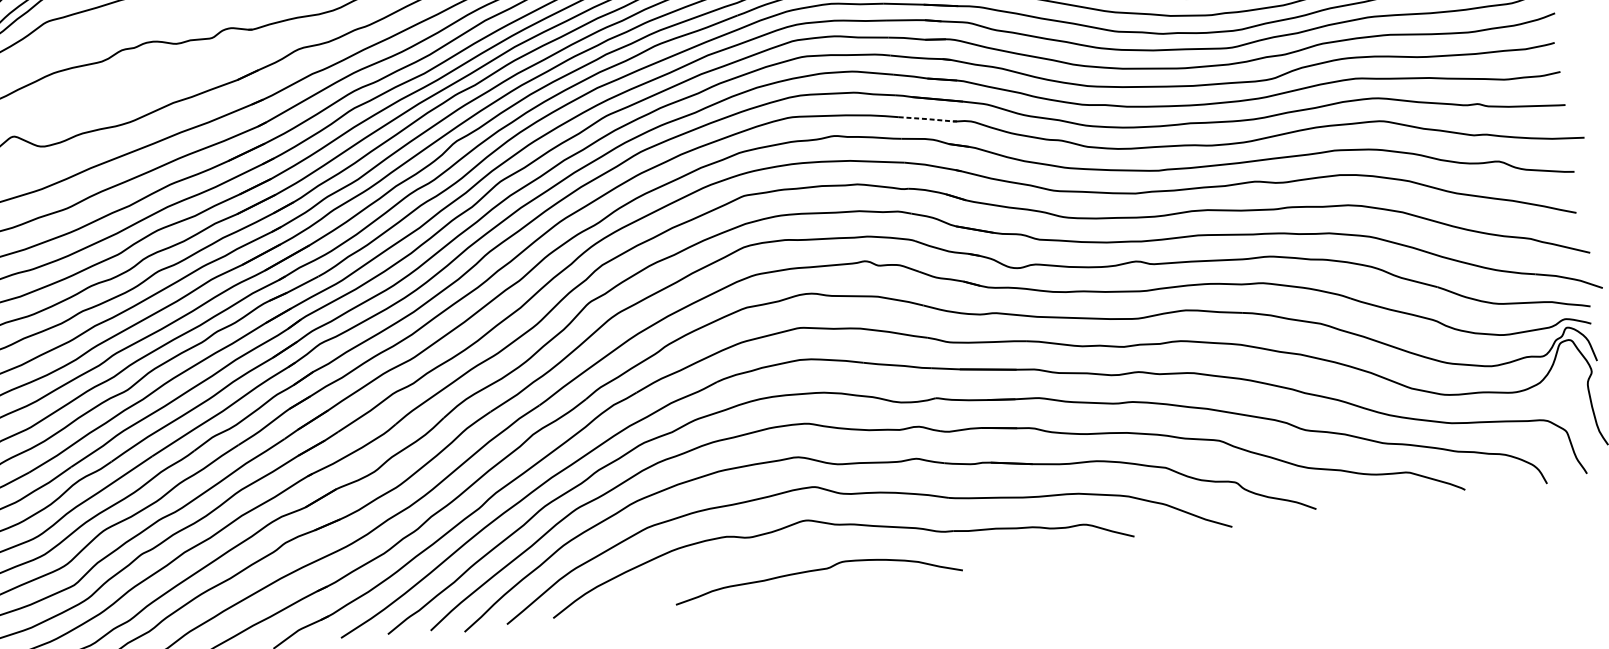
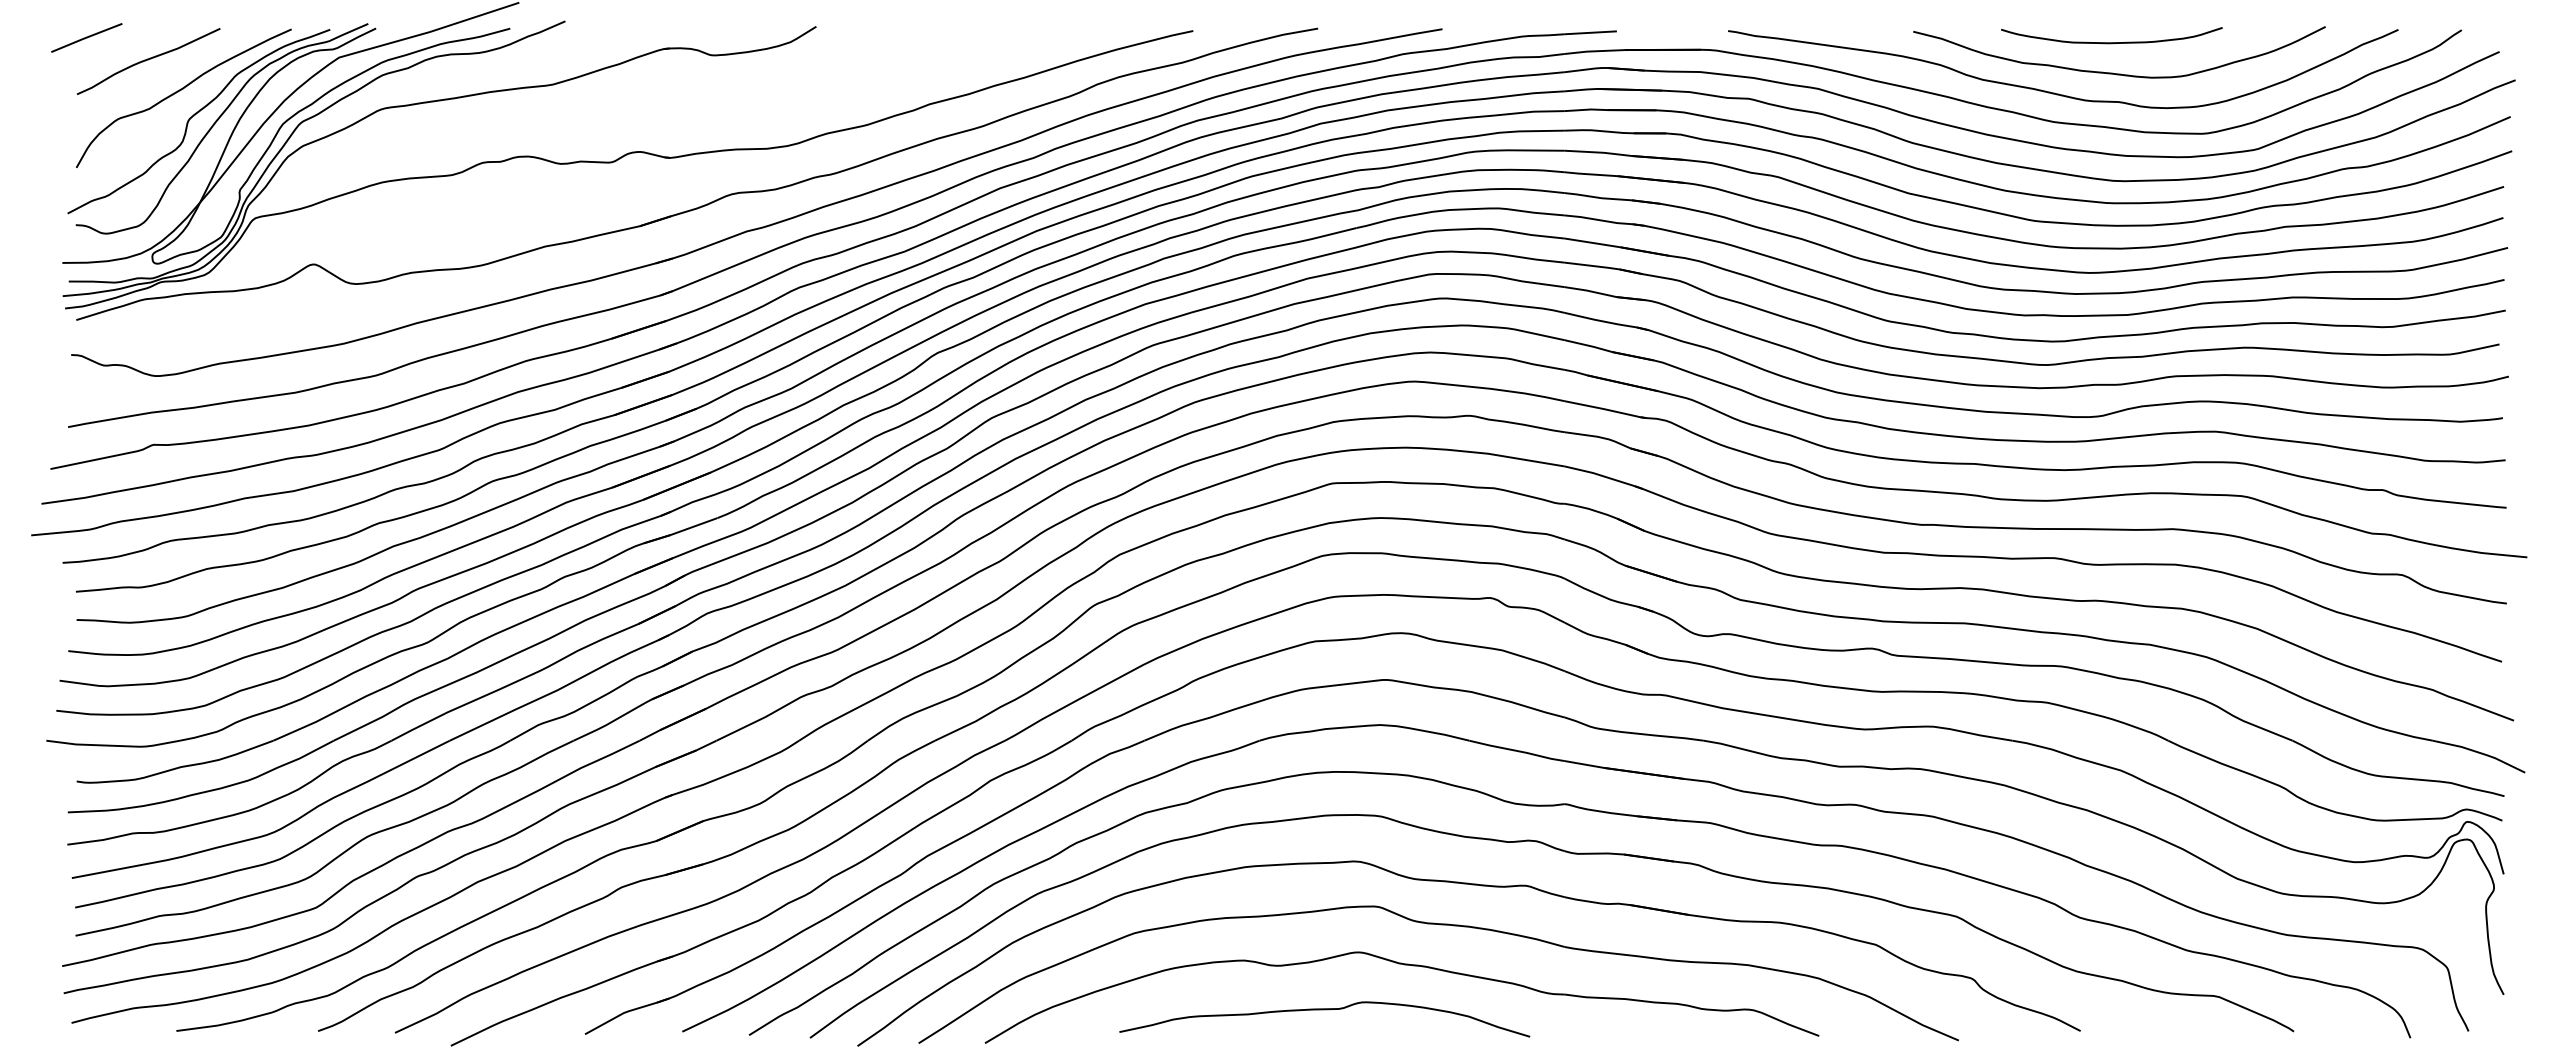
line: (927, 119) -> (1605, 409), dashed -> solid
curve: (817, 570) -> (1324, 1010), moved

